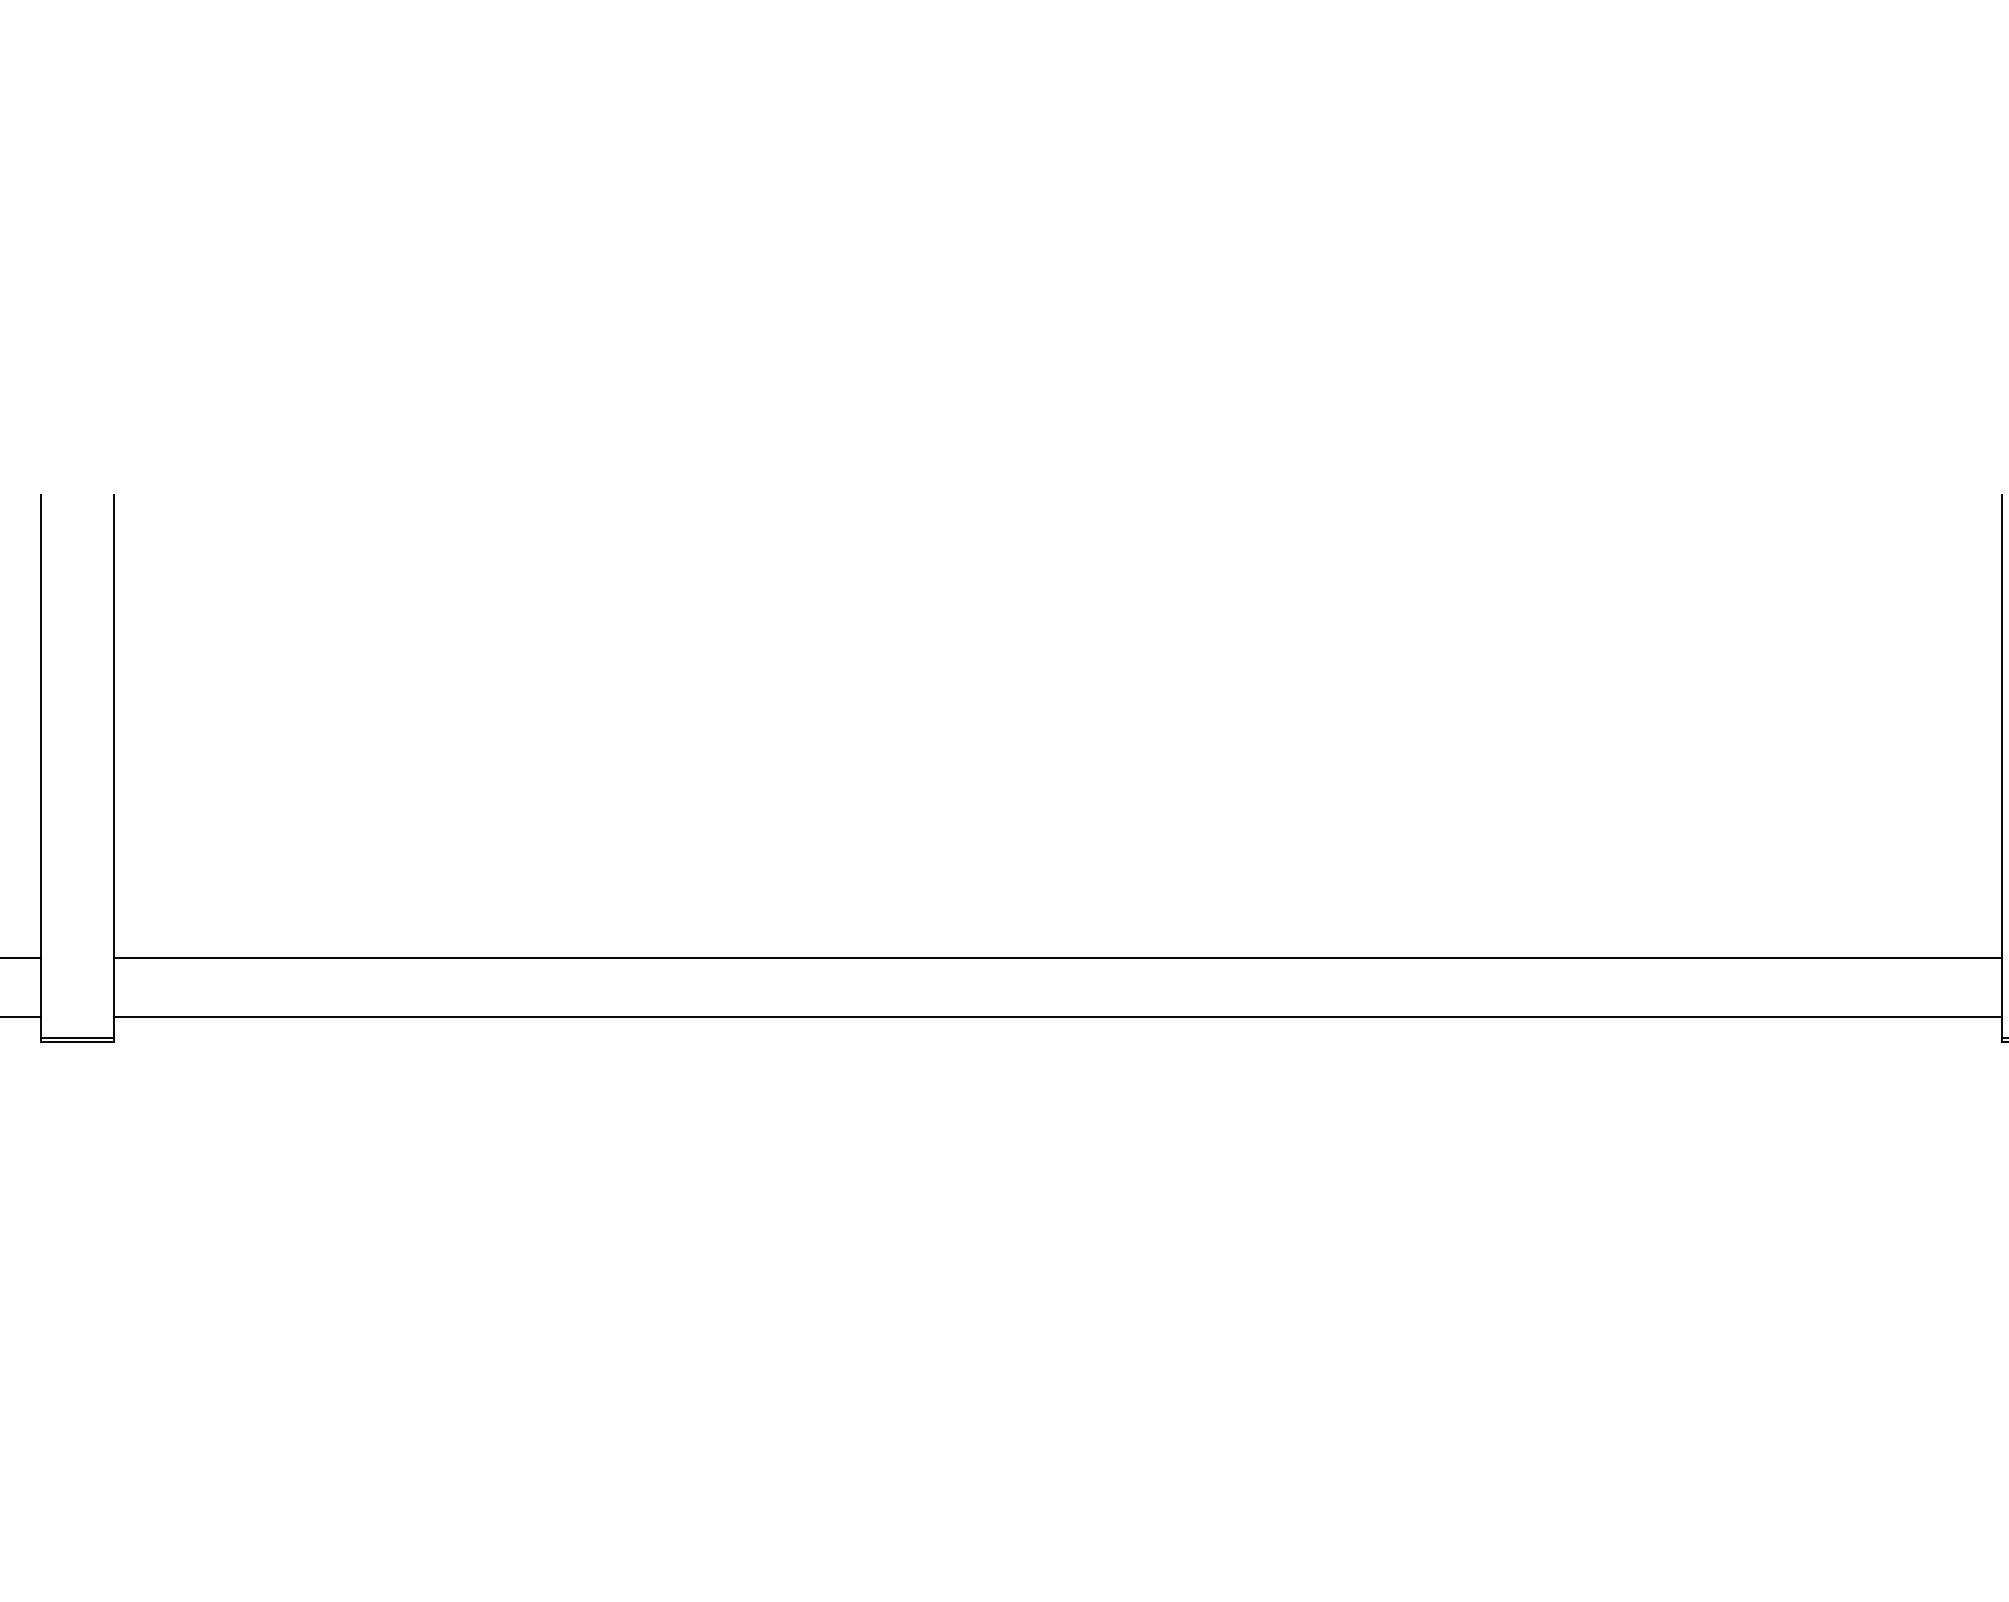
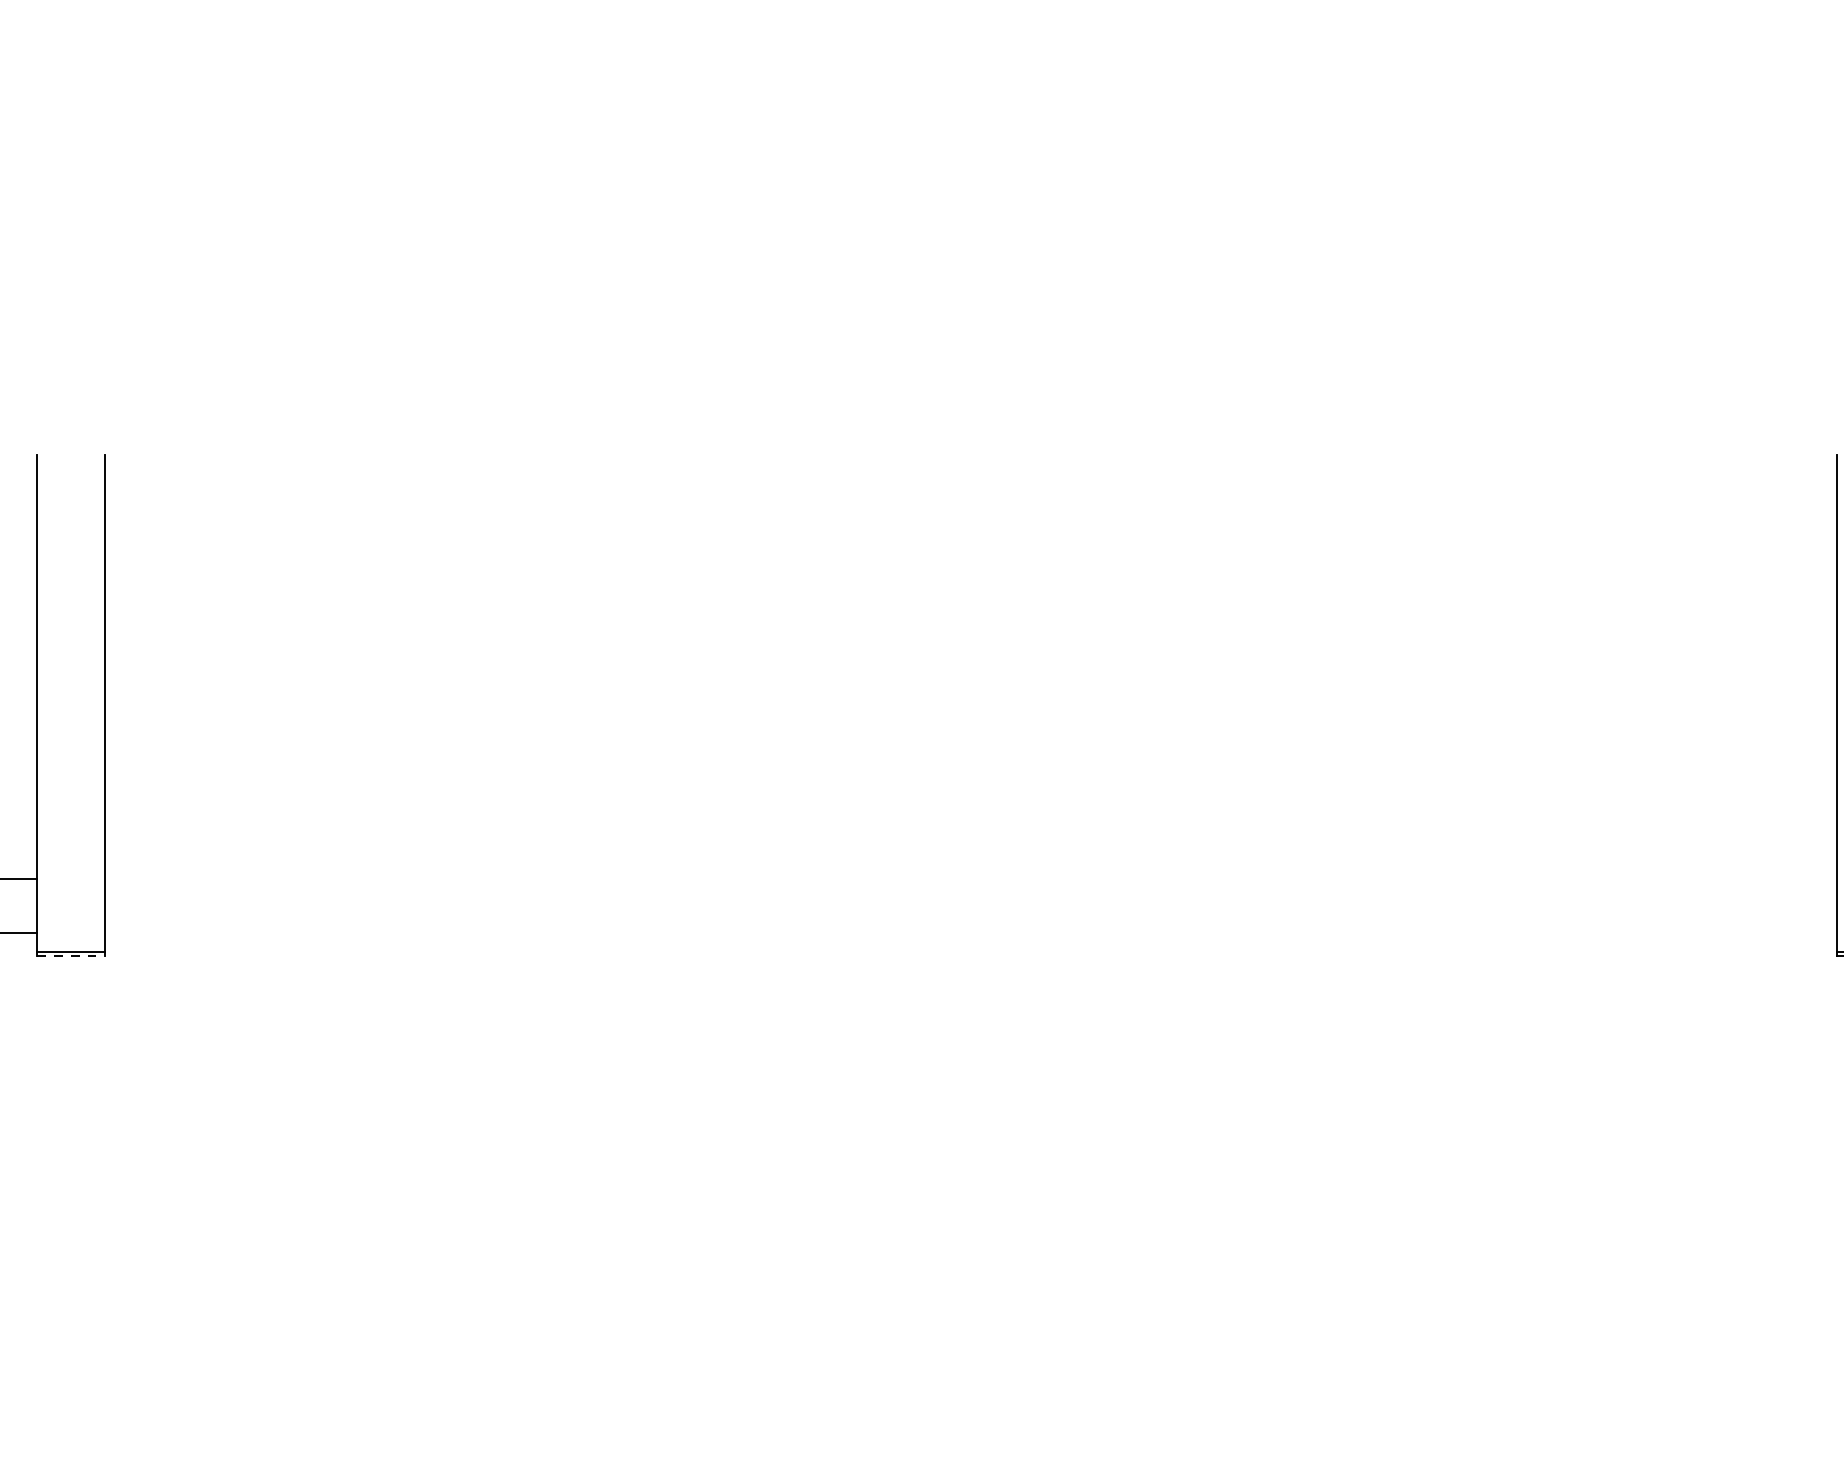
line: (1057, 957) -> (970, 878), removed
line: (1057, 1016) -> (970, 932), removed
line: (77, 1042) -> (71, 956), solid -> dashed

